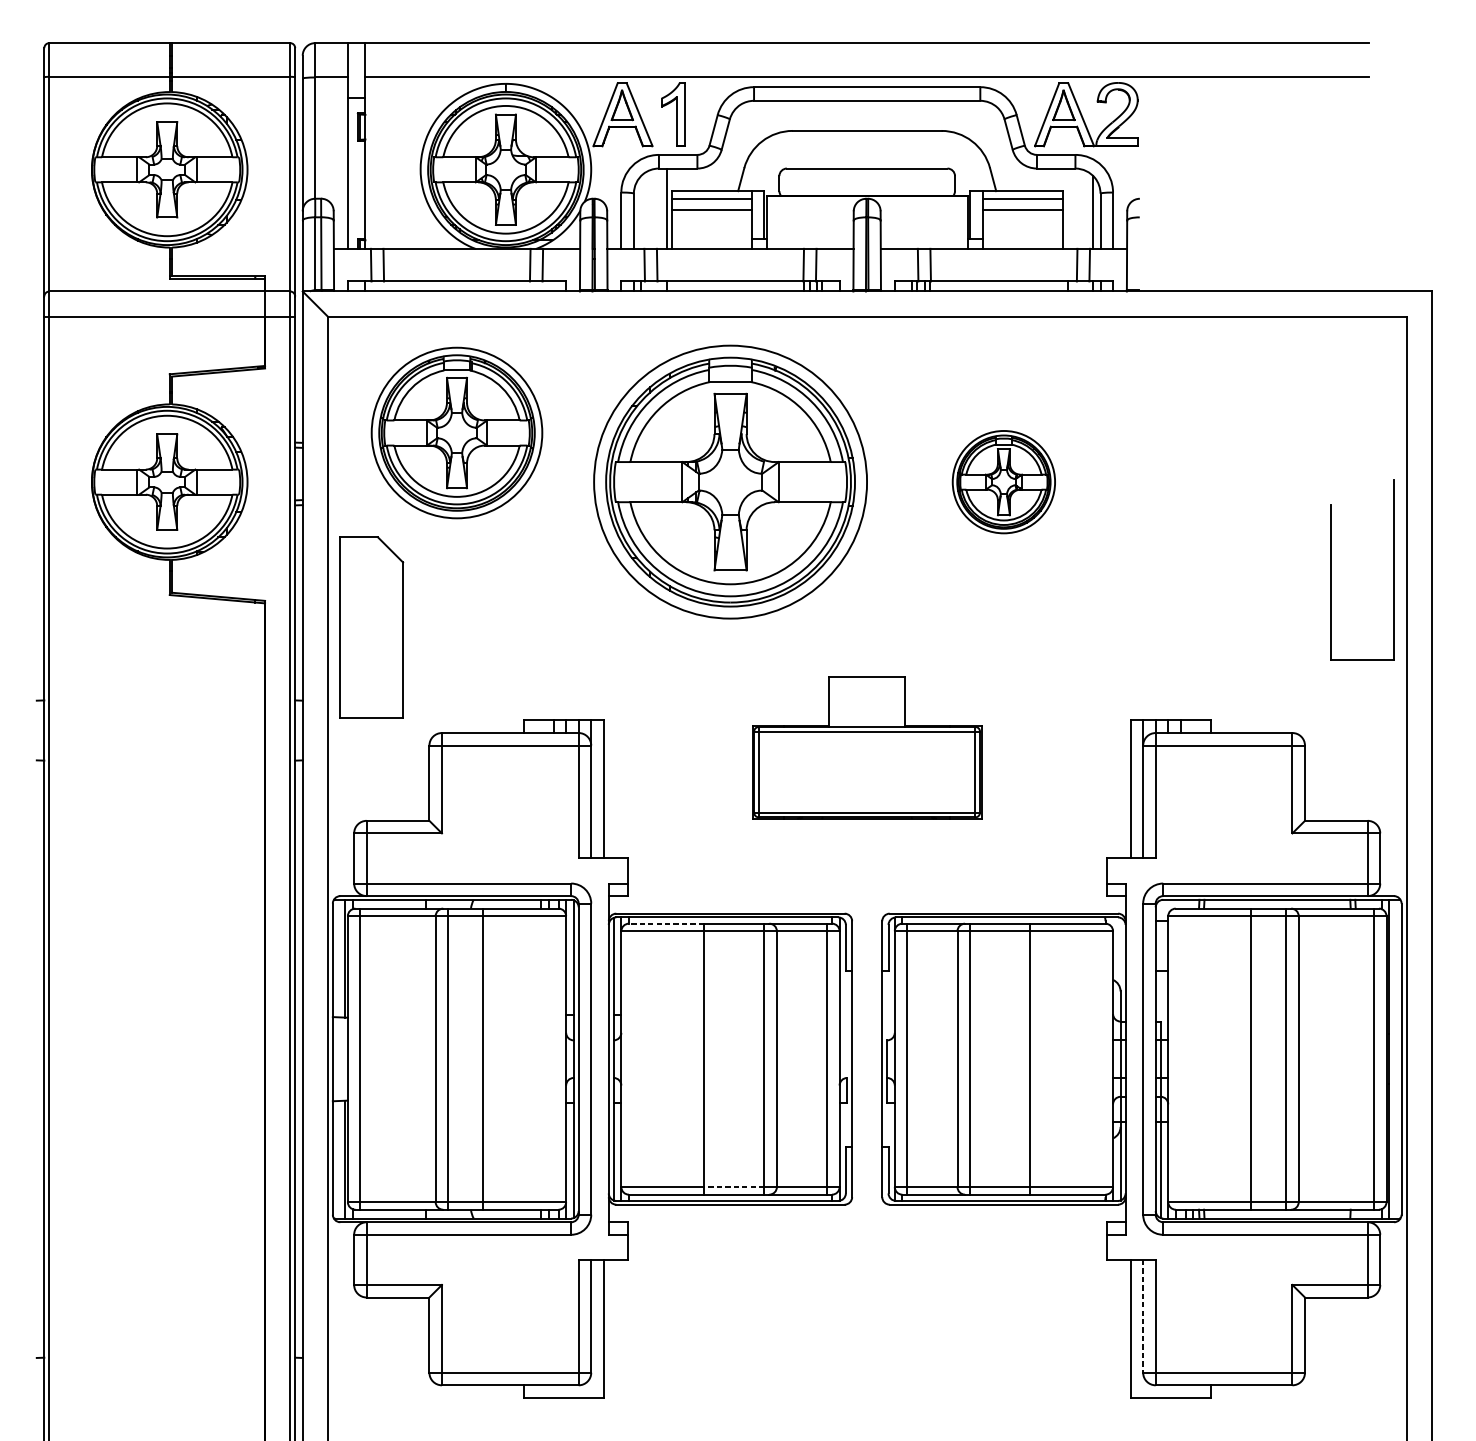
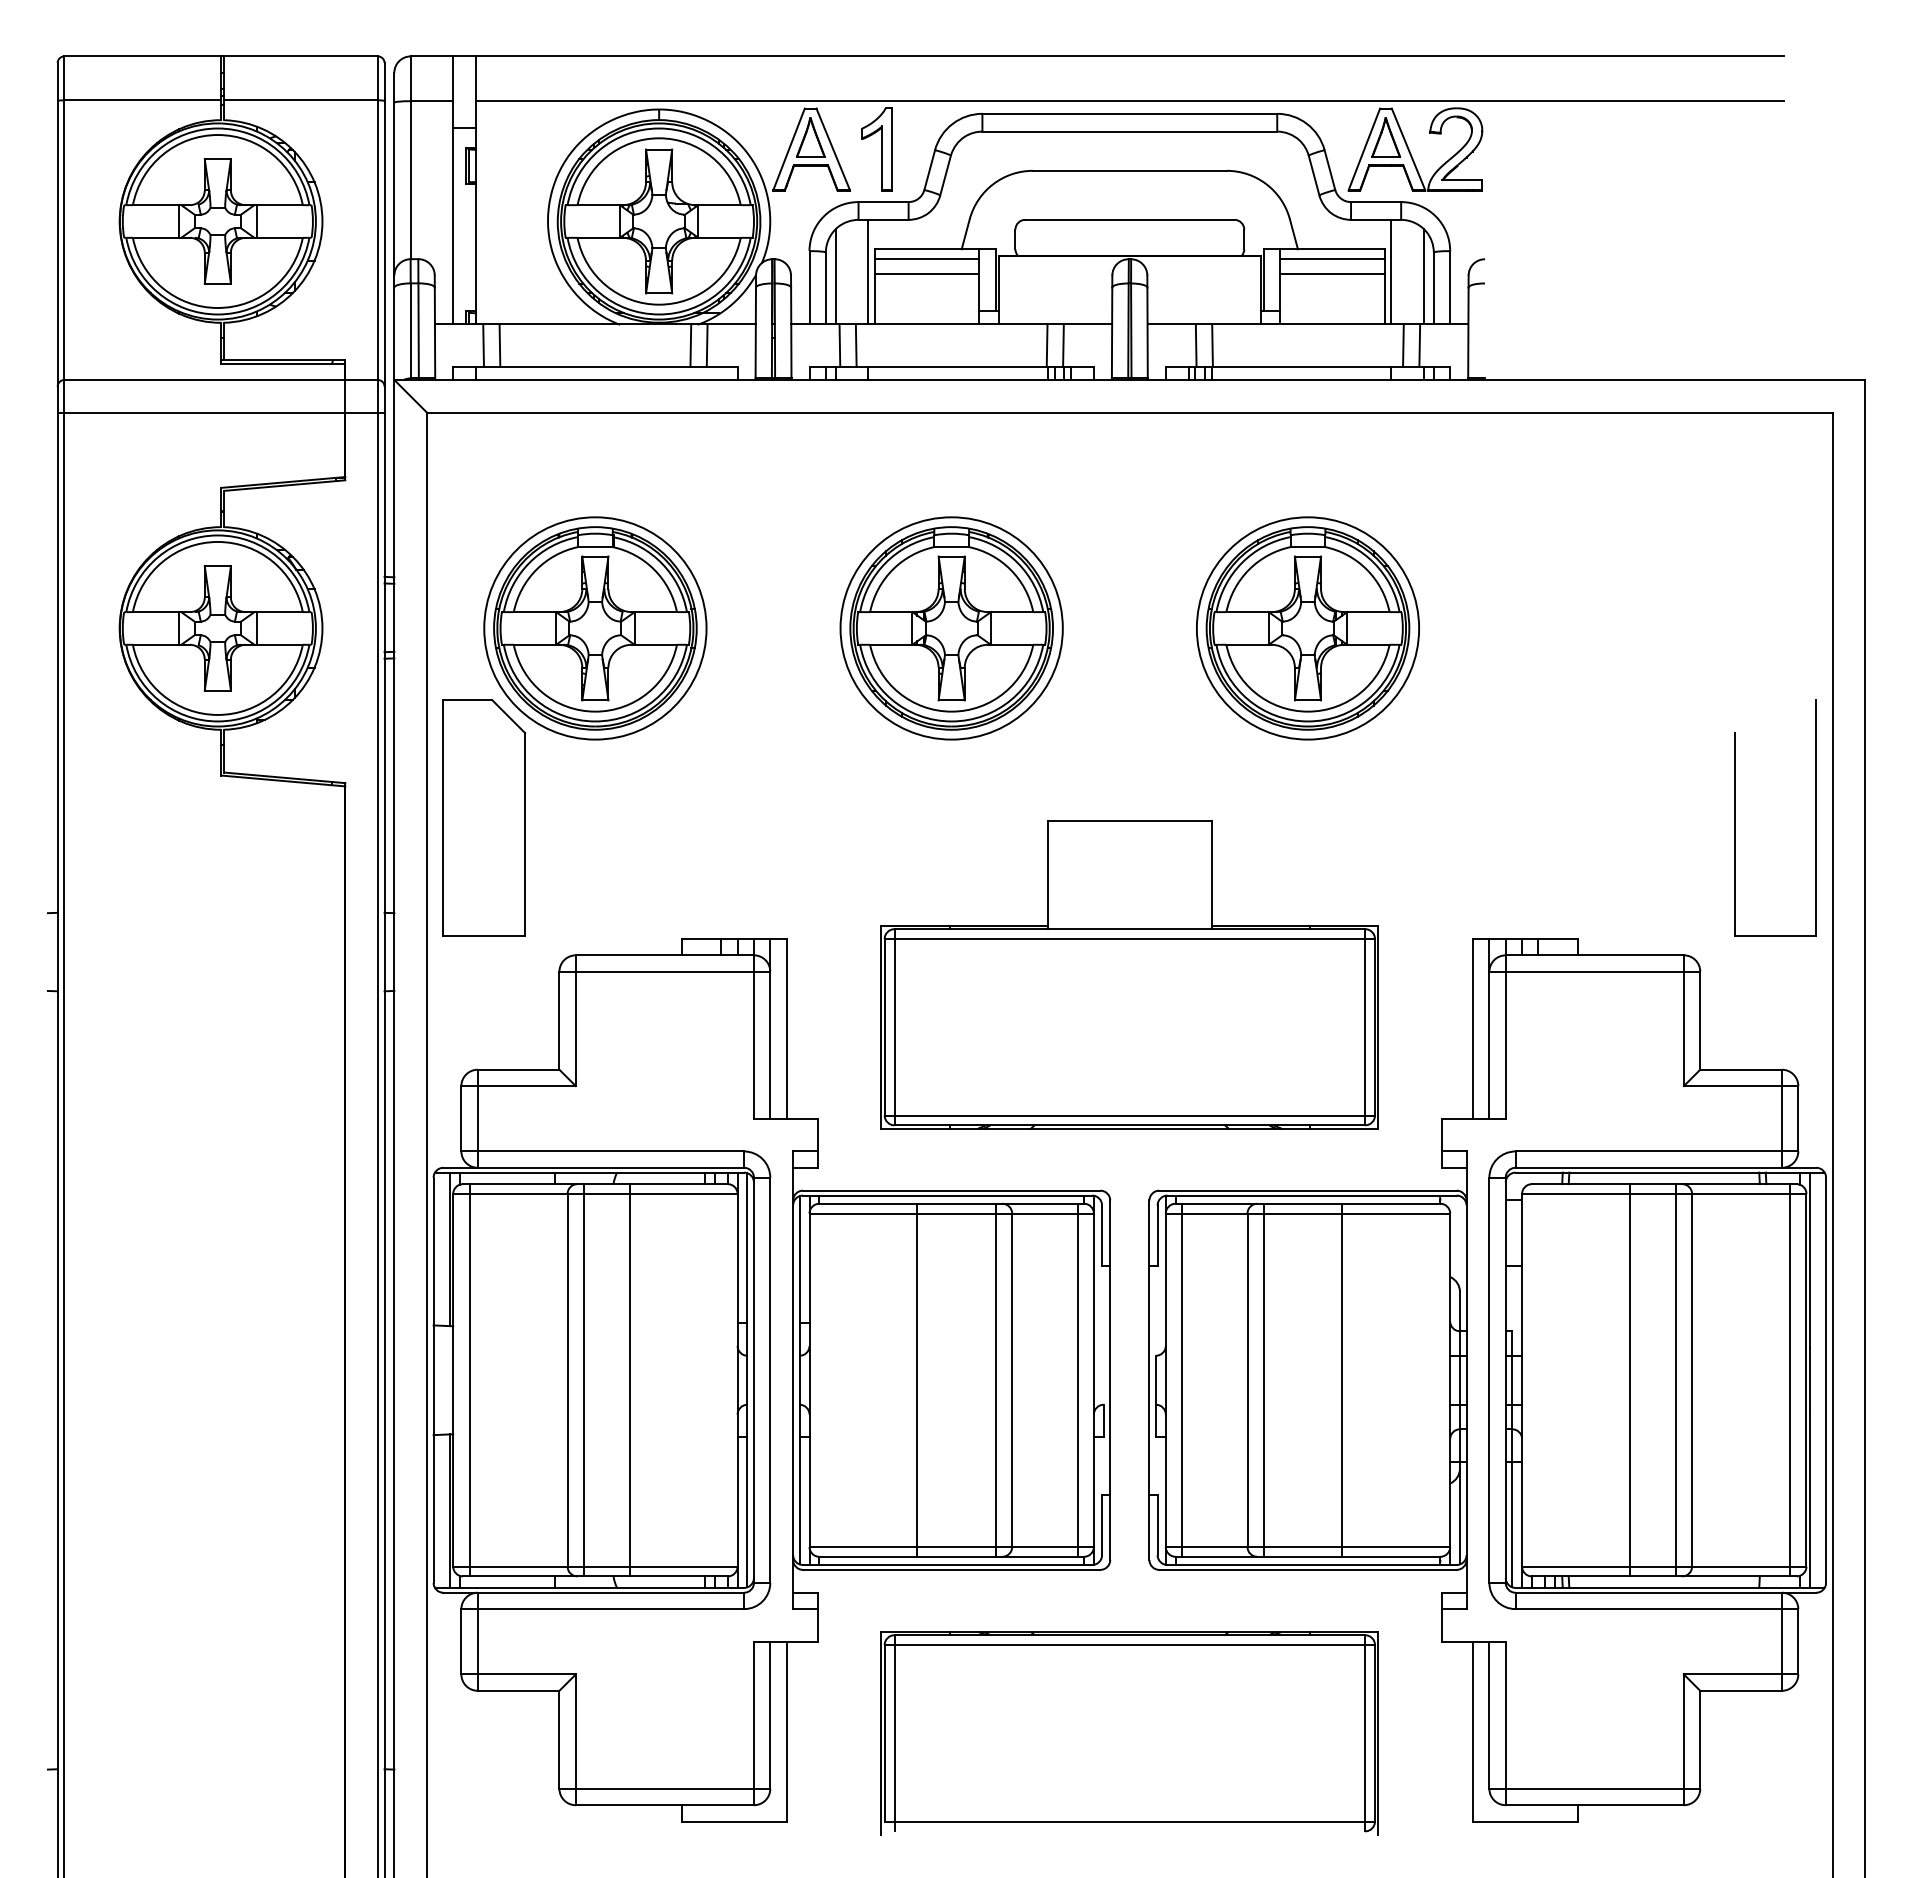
line: (1068, 208) -> (1391, 271), added
line: (641, 212) -> (835, 276), added
part: (457, 433) -> (595, 628), moved
part: (730, 482) -> (951, 628), size x0.62
part: (1003, 482) -> (1307, 628), size x1.67
part: (1332, 569) -> (1735, 817), moved
part: (866, 747) -> (1129, 974), size x1.67
line: (665, 923) -> (867, 1203), dashed -> solid
line: (734, 1186) -> (956, 1546), dashed -> solid
line: (1143, 1316) -> (1489, 1715), dashed -> solid
part: (866, 1330) -> (1129, 1733), added

